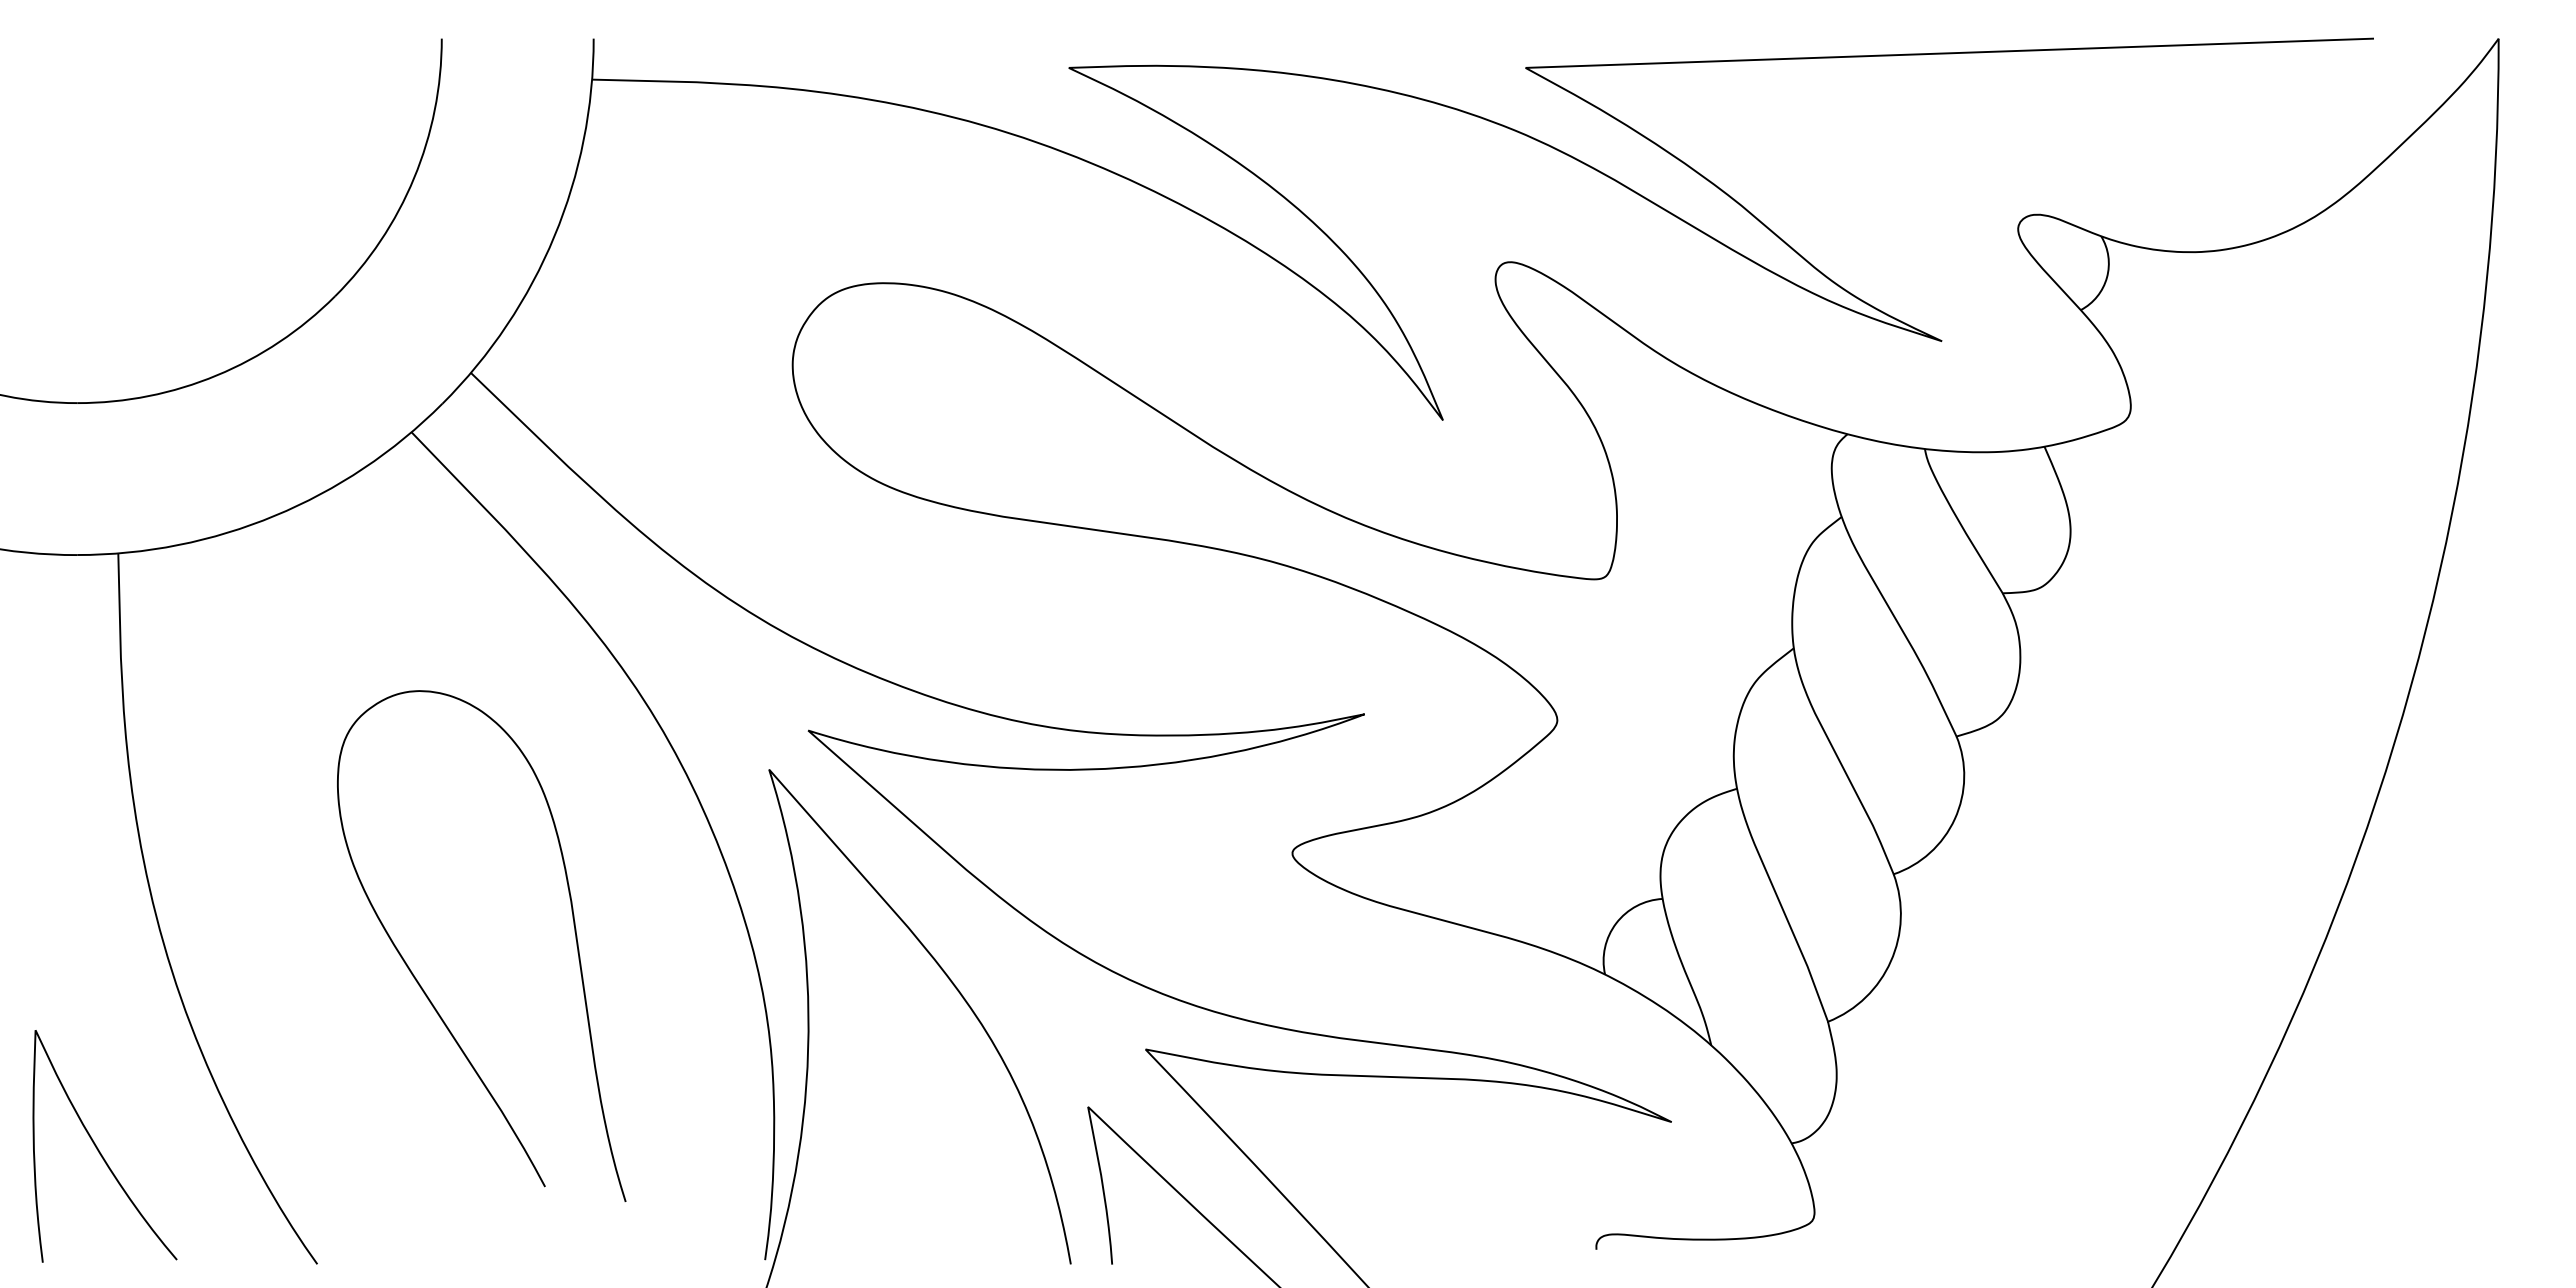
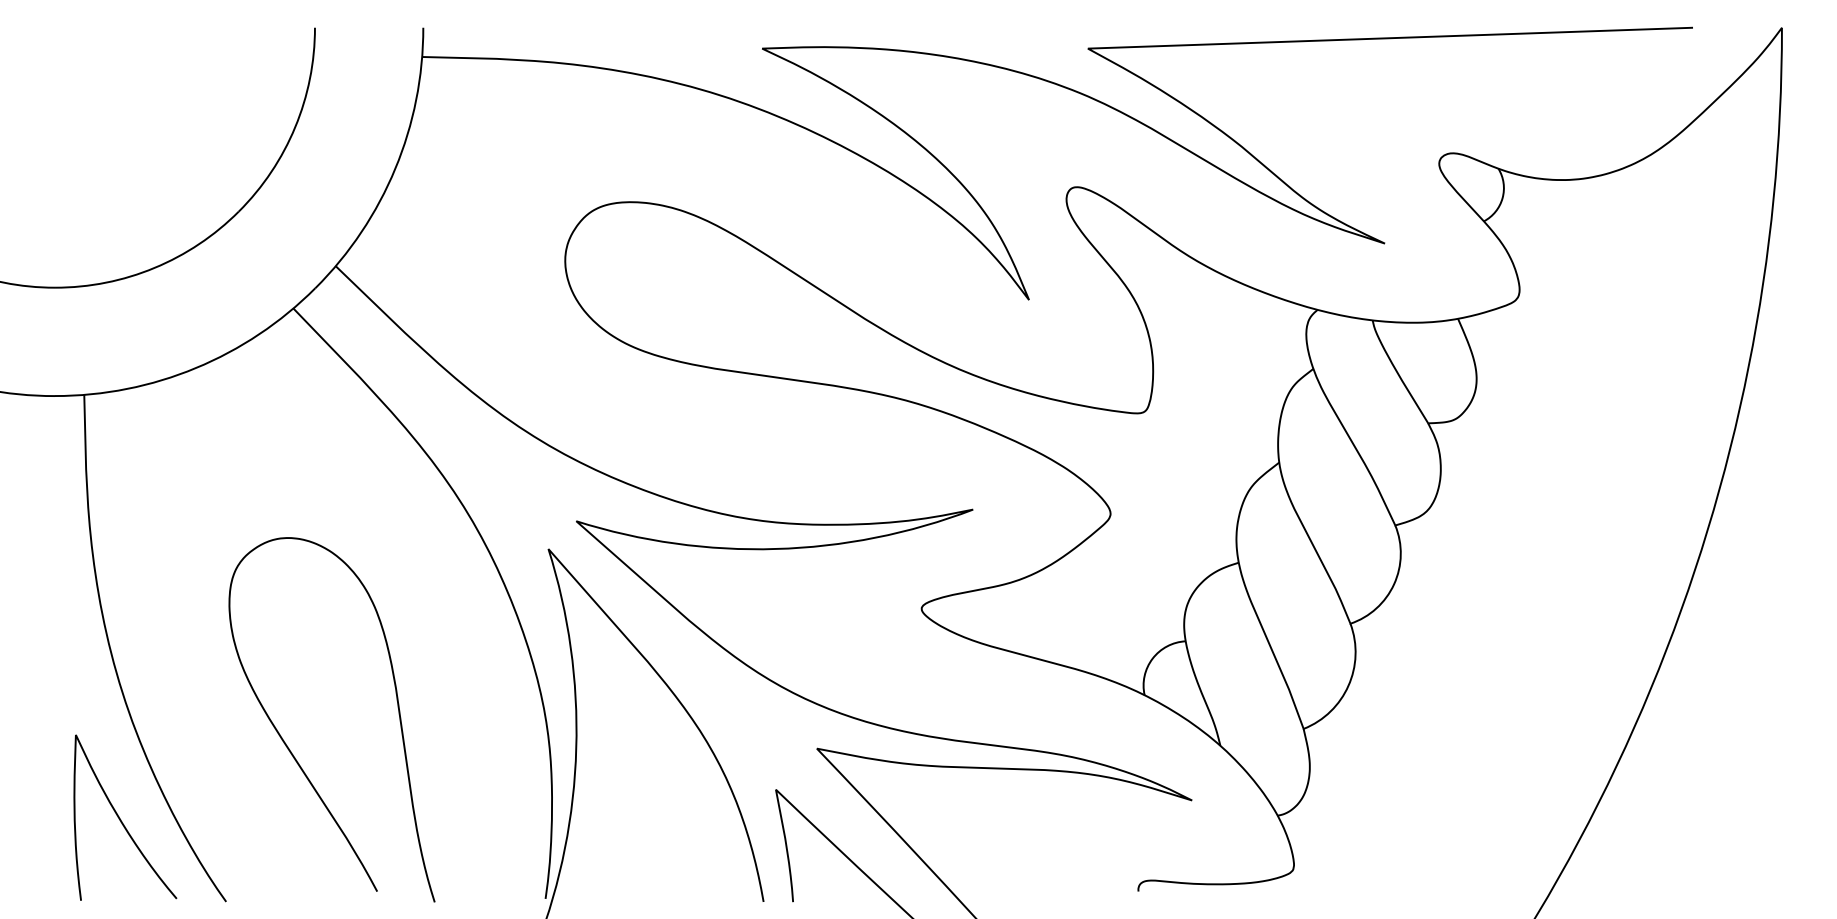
curve: (420, 984) -> (288, 747), moved
curve: (98, 1148) -> (120, 819), moved

